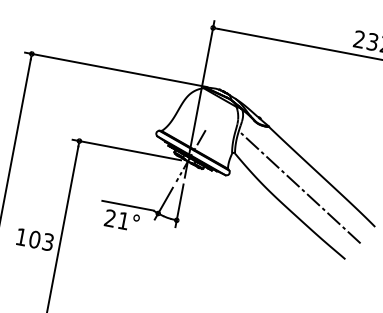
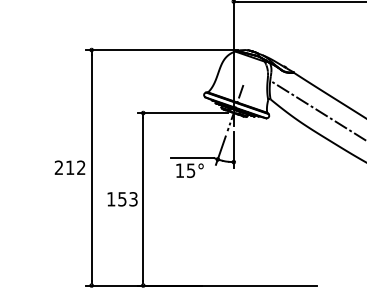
text: (117, 219) -> (185, 170), 21° -> 15°
text: (34, 239) -> (122, 199), 103 -> 153

